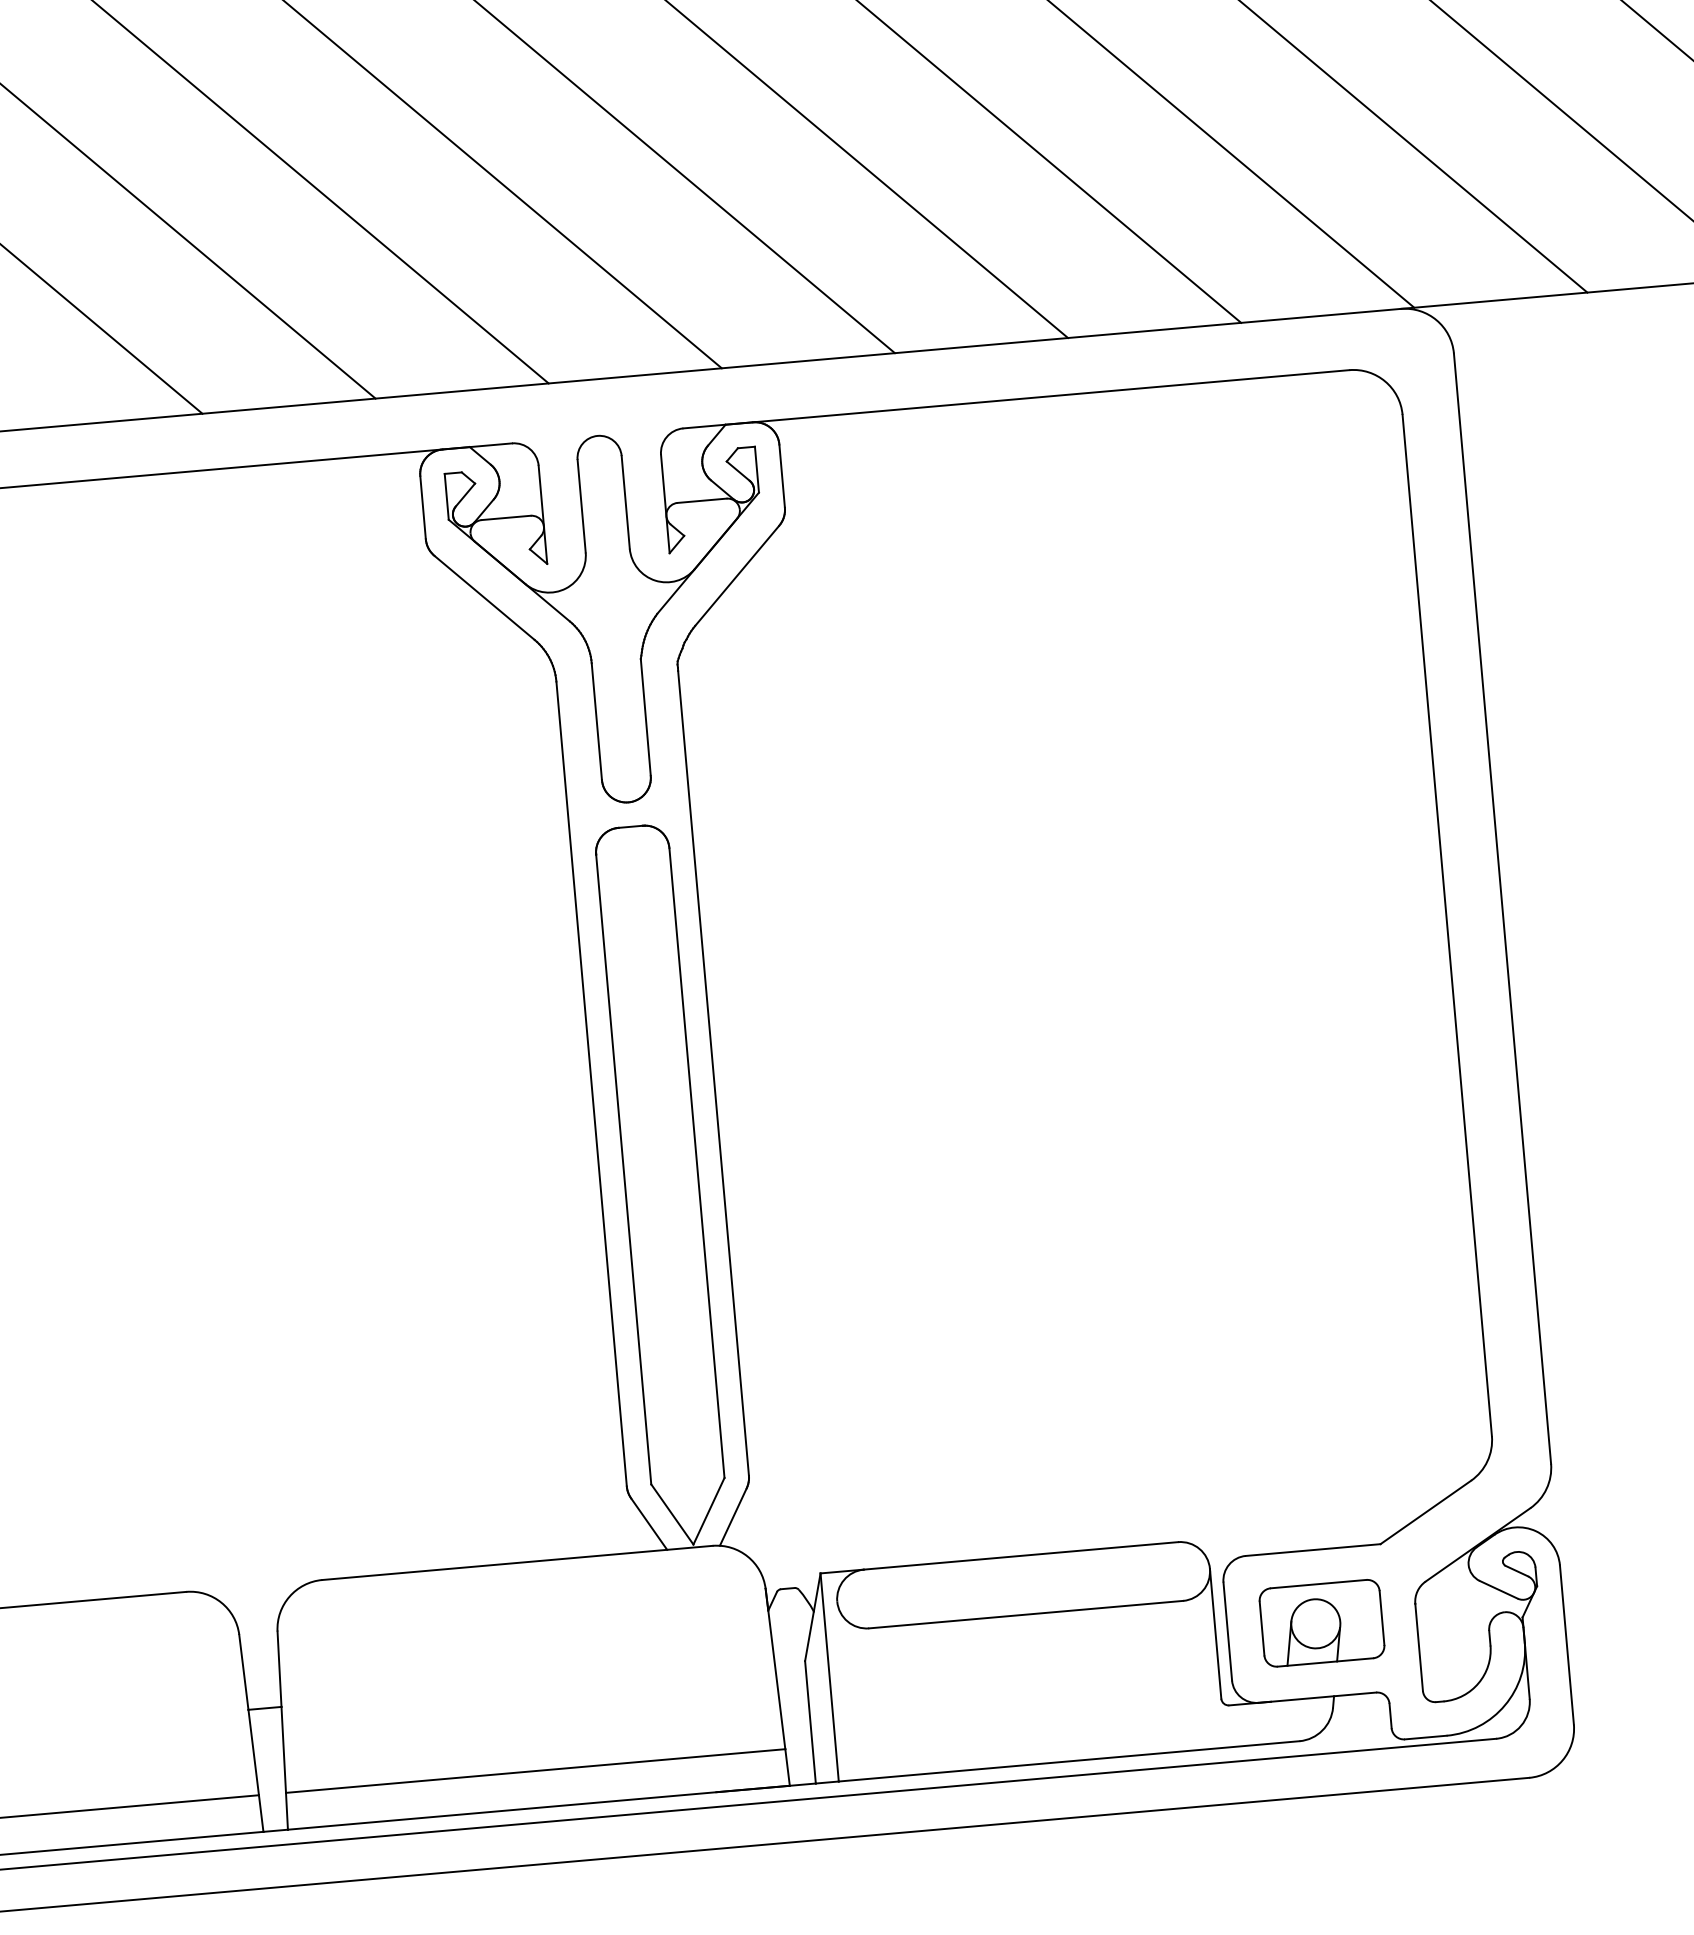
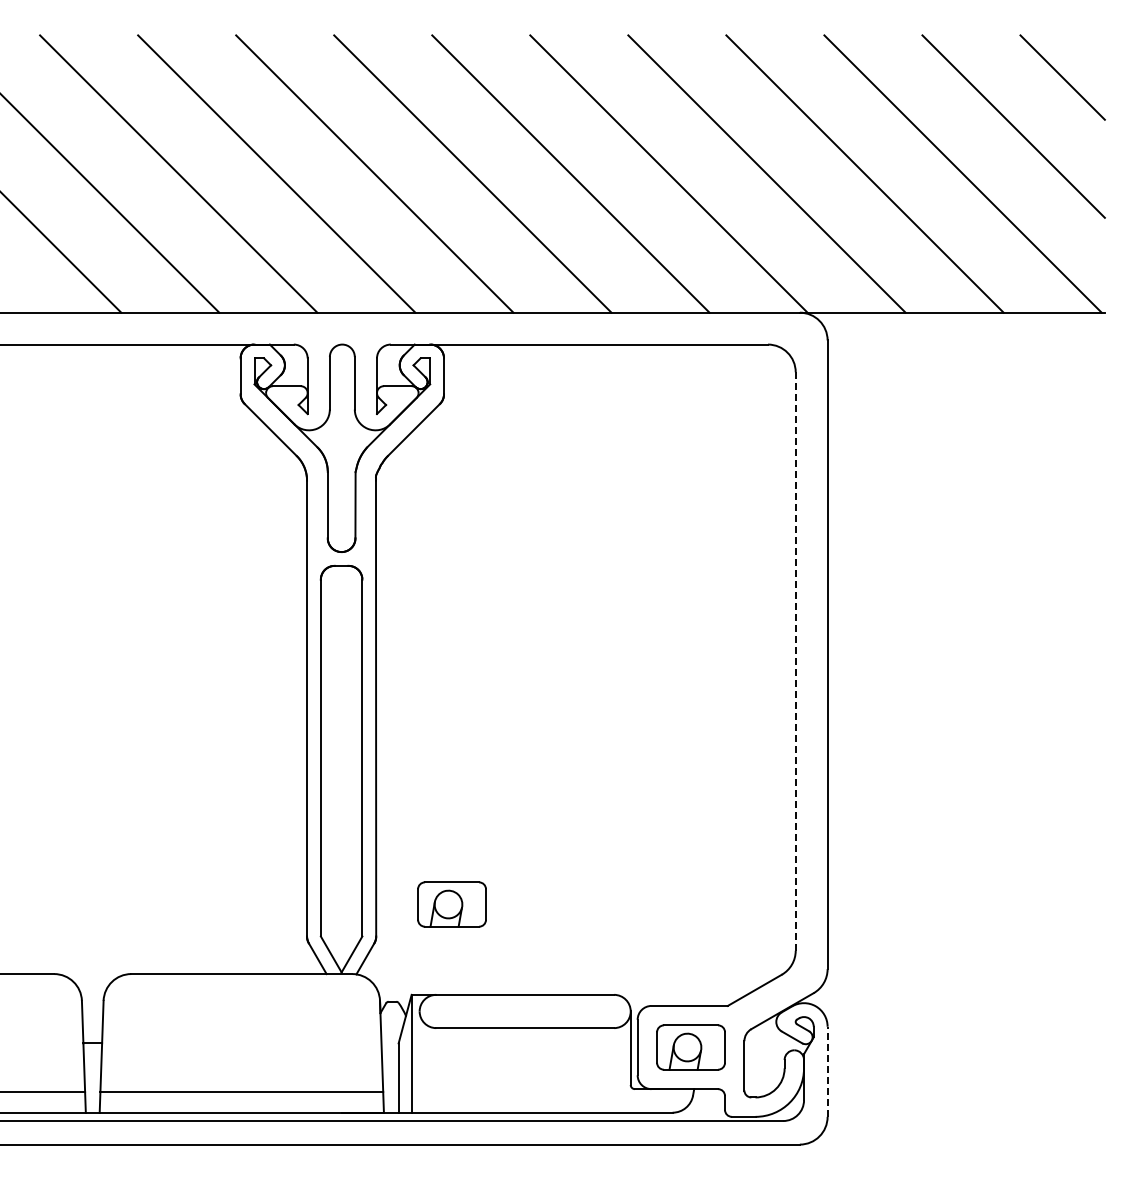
line: (1446, 927) -> (795, 662), solid -> dashed
part: (876, 1407) -> (451, 904), added
line: (1566, 1644) -> (827, 1071), solid -> dashed

